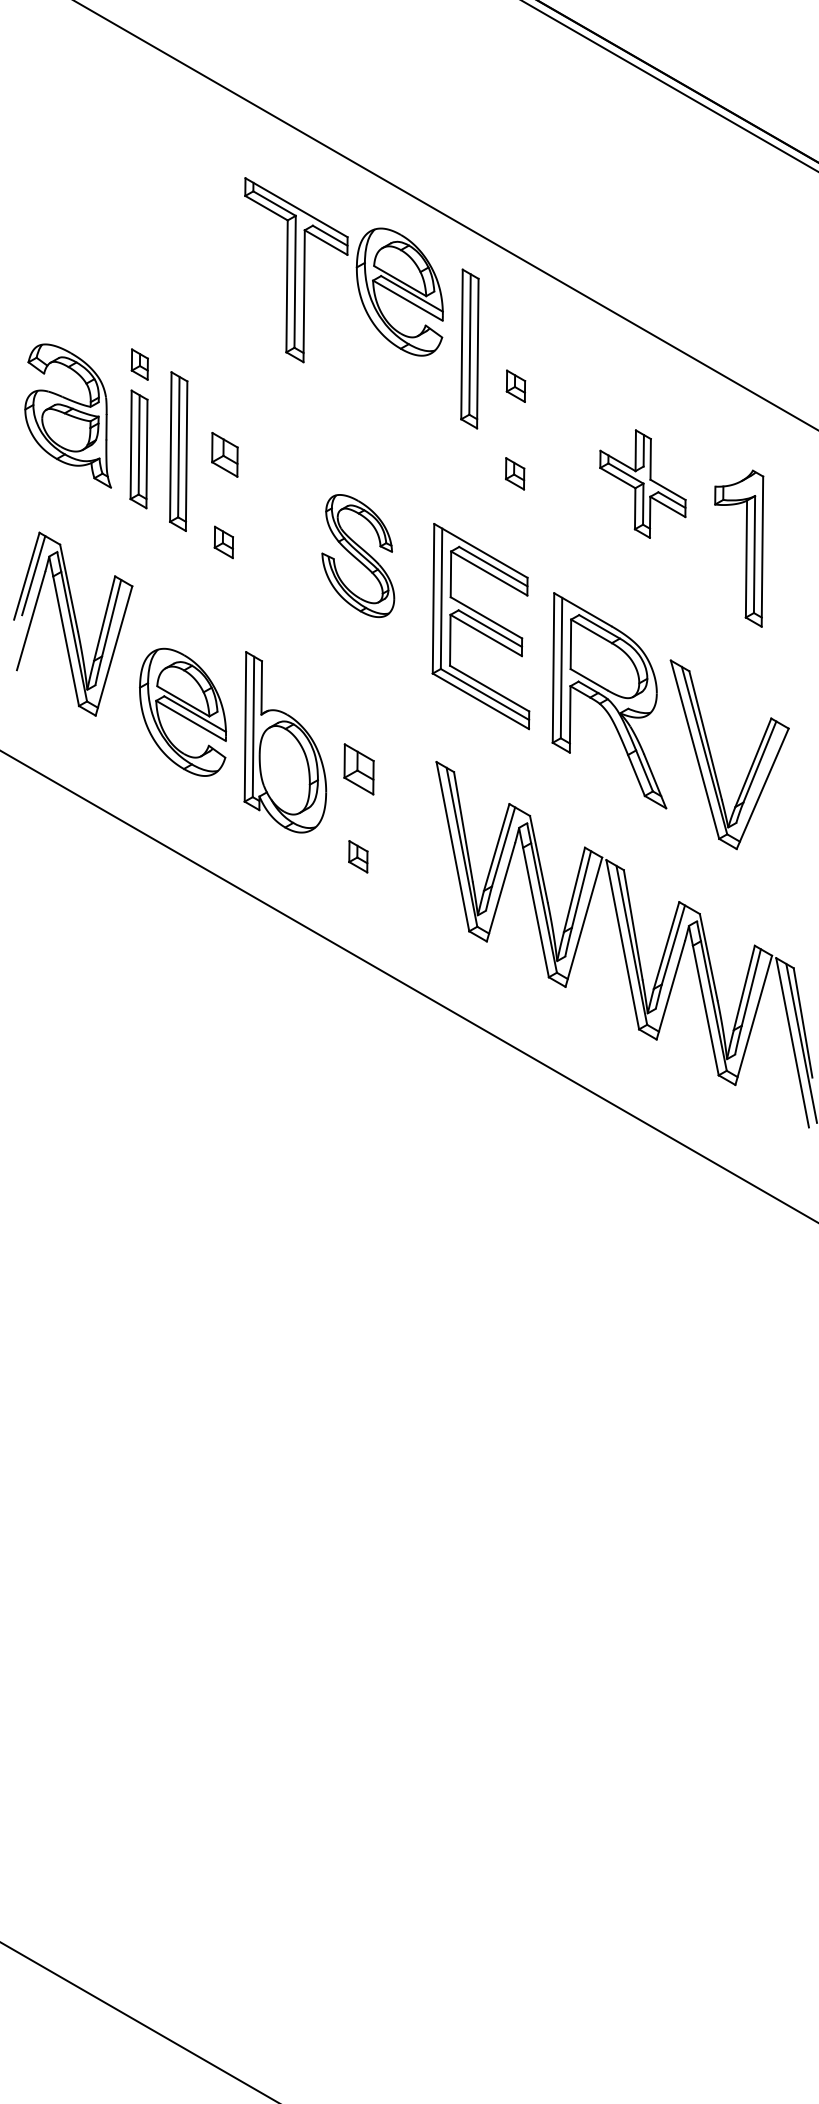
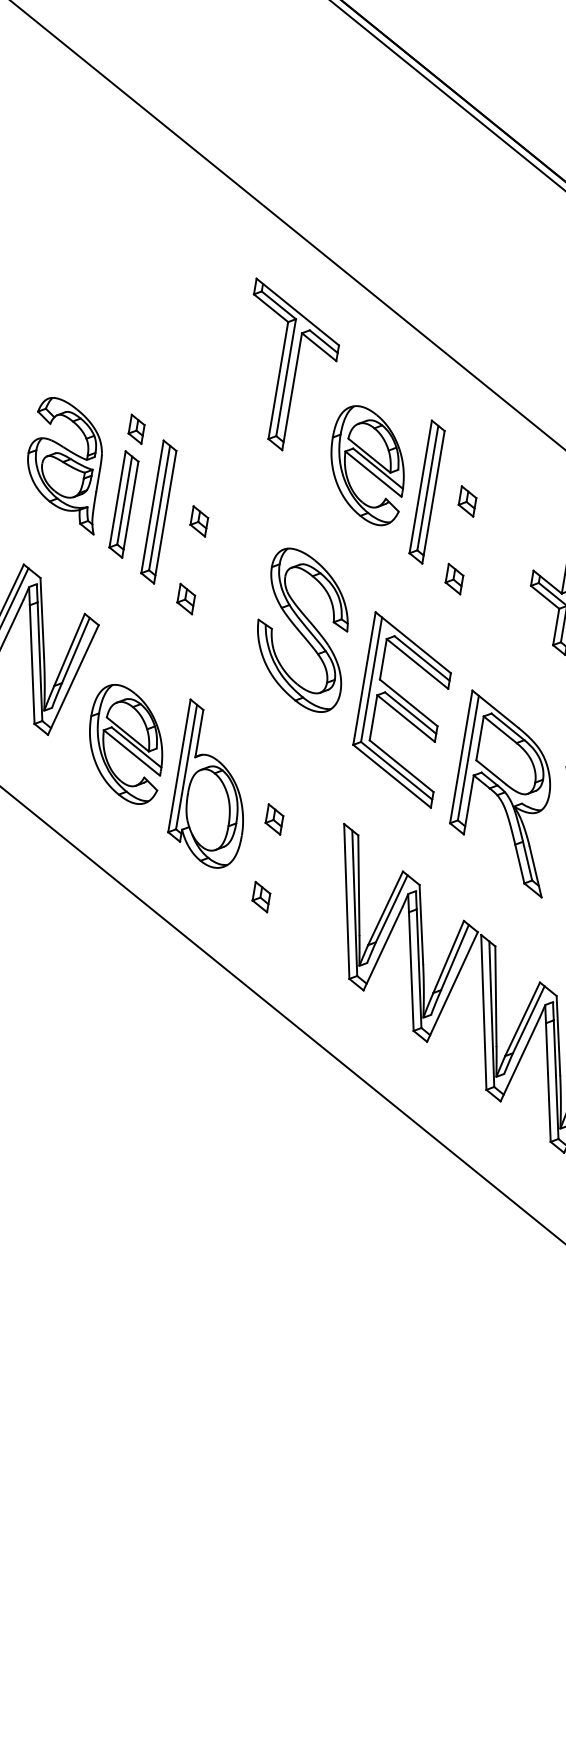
part: (399, 291) -> (367, 464), moved
part: (469, 348) -> (426, 491), moved
part: (224, 454) -> (199, 521), size x0.71
part: (358, 555) -> (303, 629), size x1.43
part: (359, 768) -> (274, 818), size x0.62

